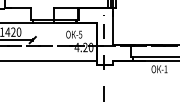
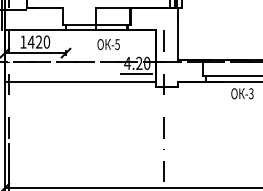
text: (74, 34) -> (108, 44), moved
line: (83, 55) -> (136, 74), added
text: (166, 69) -> (251, 93), -1 -> -3

